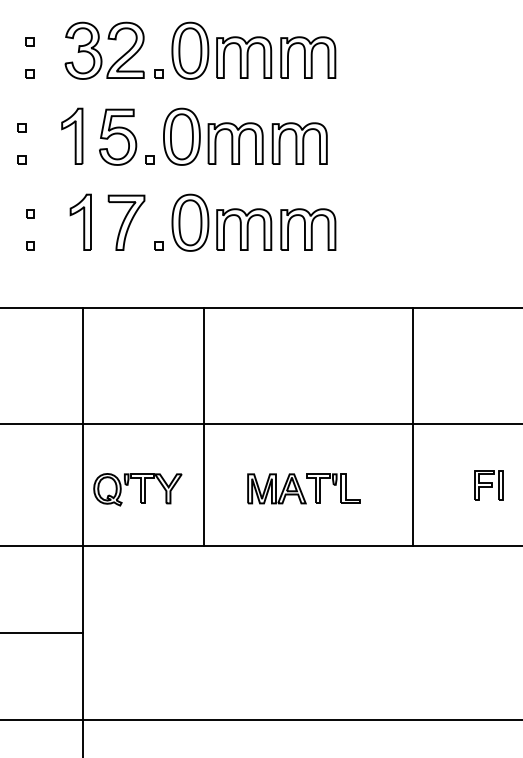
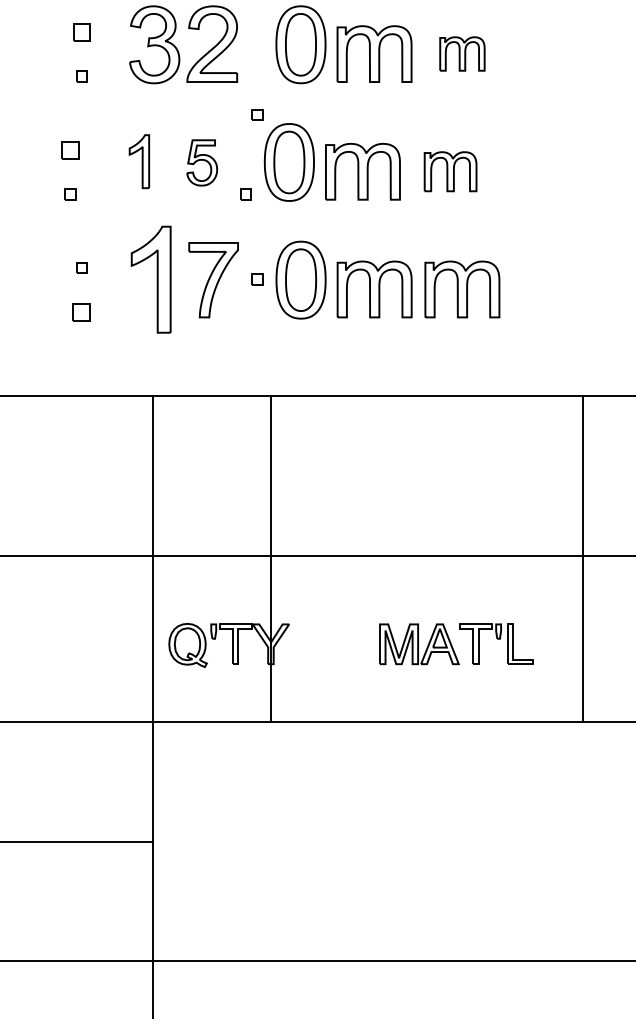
part: (29, 41) -> (80, 31), size x1.6
part: (308, 57) -> (462, 53), size x0.6
part: (158, 73) -> (257, 114), moved
part: (21, 127) -> (69, 149), size x1.6
part: (72, 135) -> (139, 160), size x0.7
part: (118, 136) -> (202, 162), size x0.6
part: (299, 143) -> (450, 171), size x0.7
part: (80, 221) -> (150, 278), size x1.4
part: (30, 245) -> (82, 311), size x1.6
part: (158, 245) -> (257, 278), moved
line: (204, 426) -> (271, 558), moved
line: (413, 426) -> (583, 558), moved

